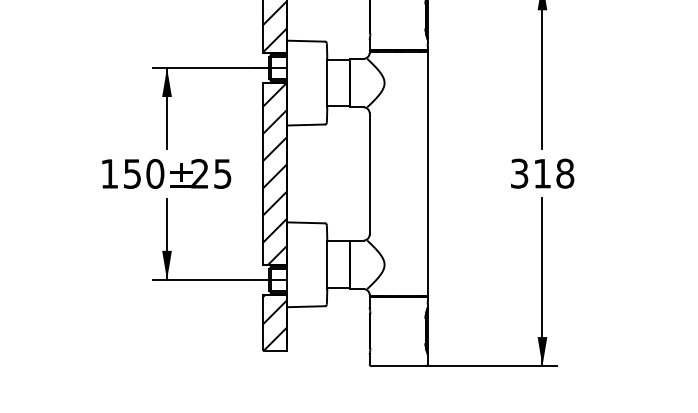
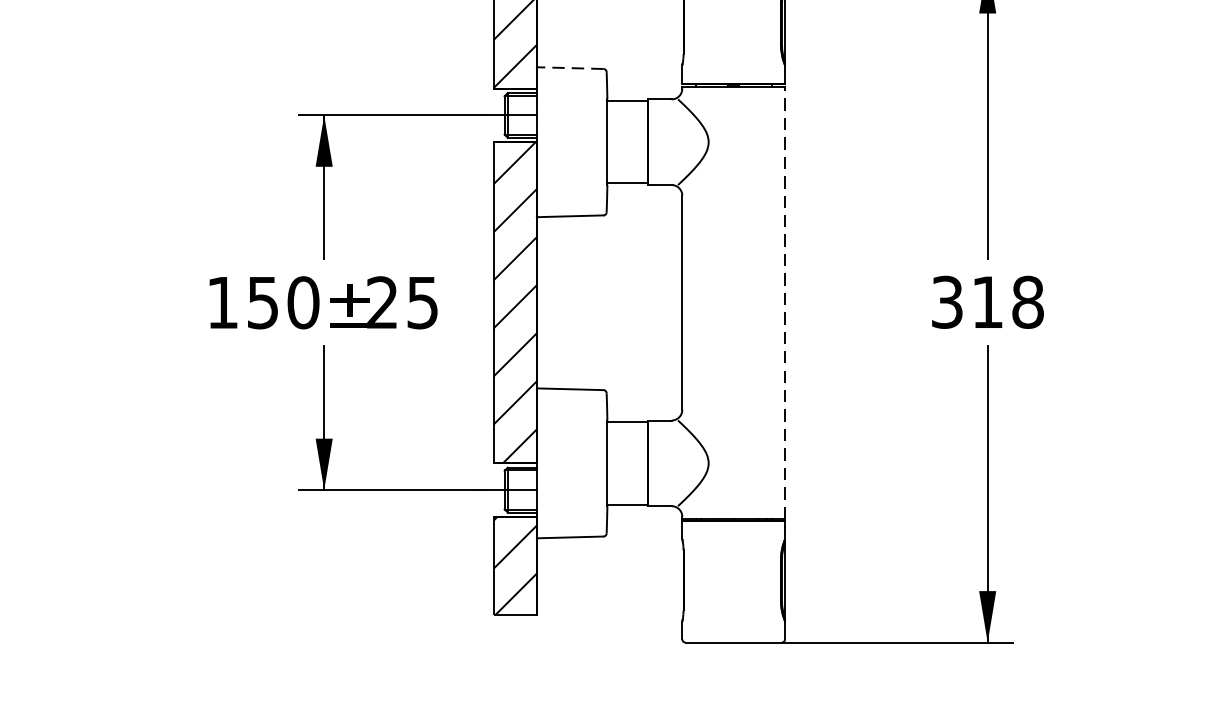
line: (306, 41) -> (570, 68), solid -> dashed
line: (427, 173) -> (784, 301), solid -> dashed

